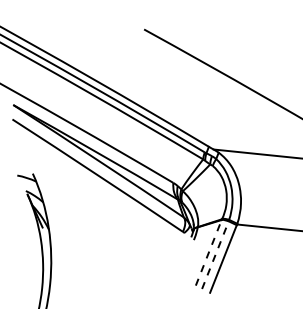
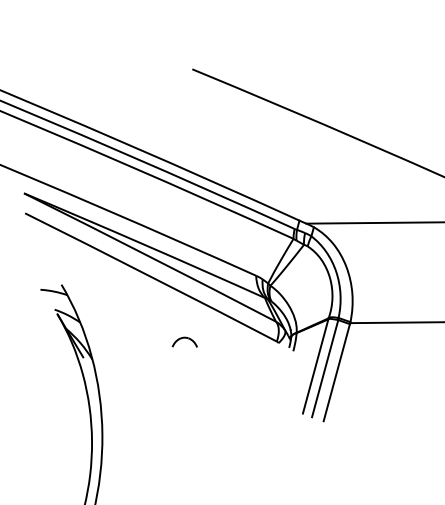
part: (116, 224) -> (184, 341), added
line: (208, 252) -> (315, 366), dashed -> solid
line: (215, 255) -> (325, 368), dashed -> solid

